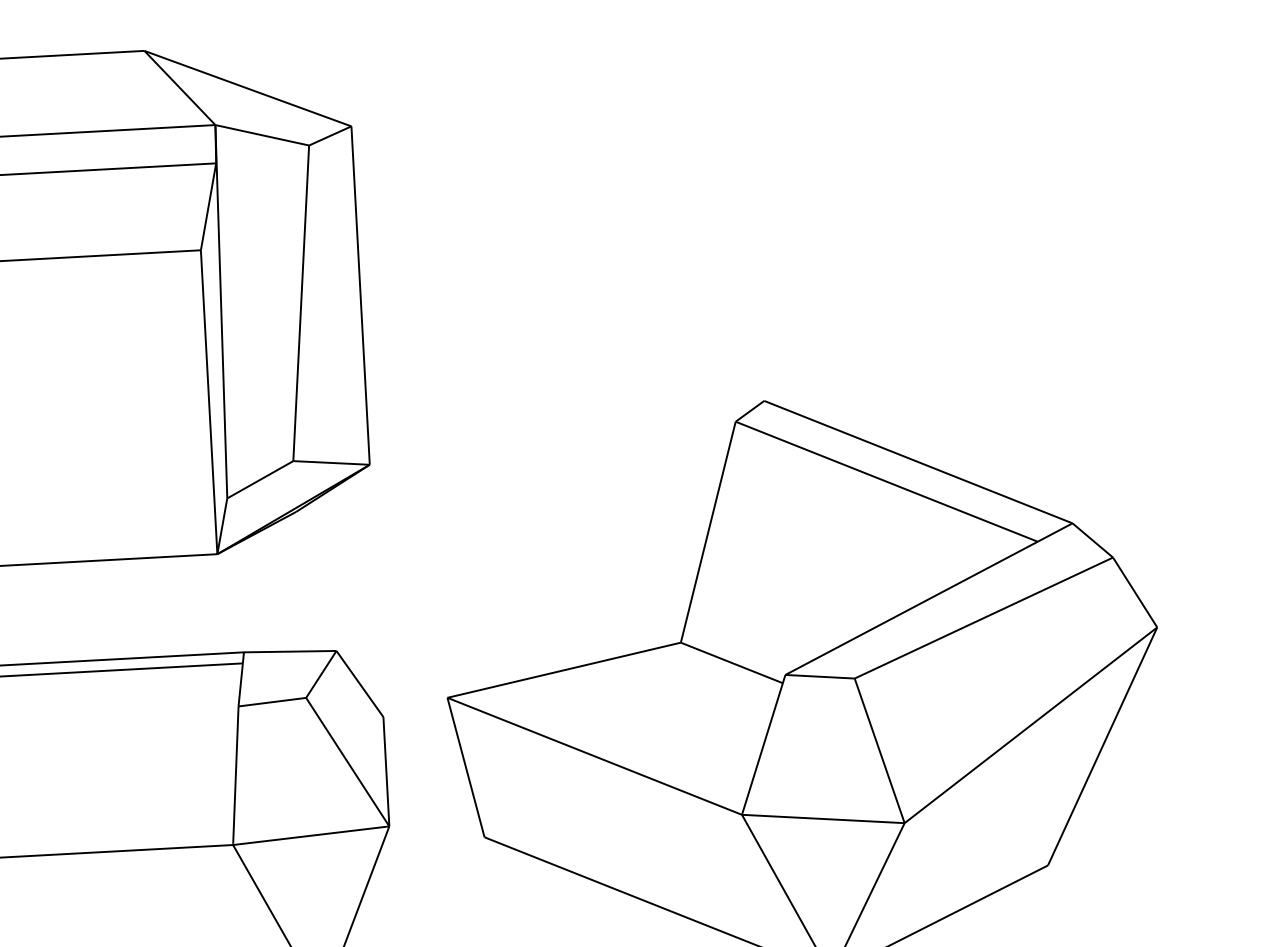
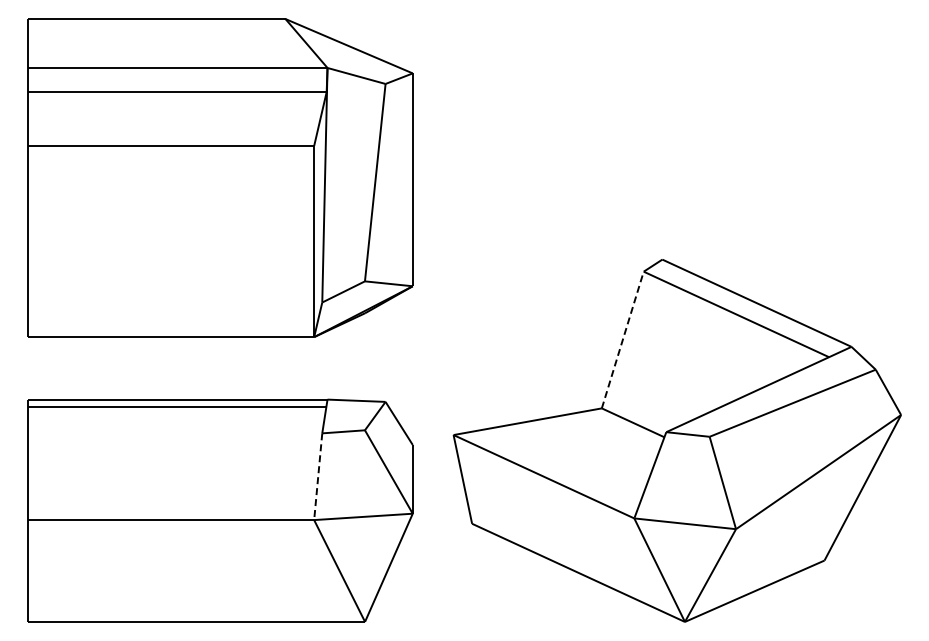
line: (707, 531) -> (622, 339), solid -> dashed
line: (236, 775) -> (318, 476), solid -> dashed

